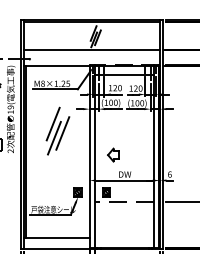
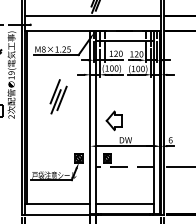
part: (57, 130) -> (58, 96), size x0.71
part: (112, 154) -> (113, 120), size x1.43
line: (124, 237) -> (125, 203), added

